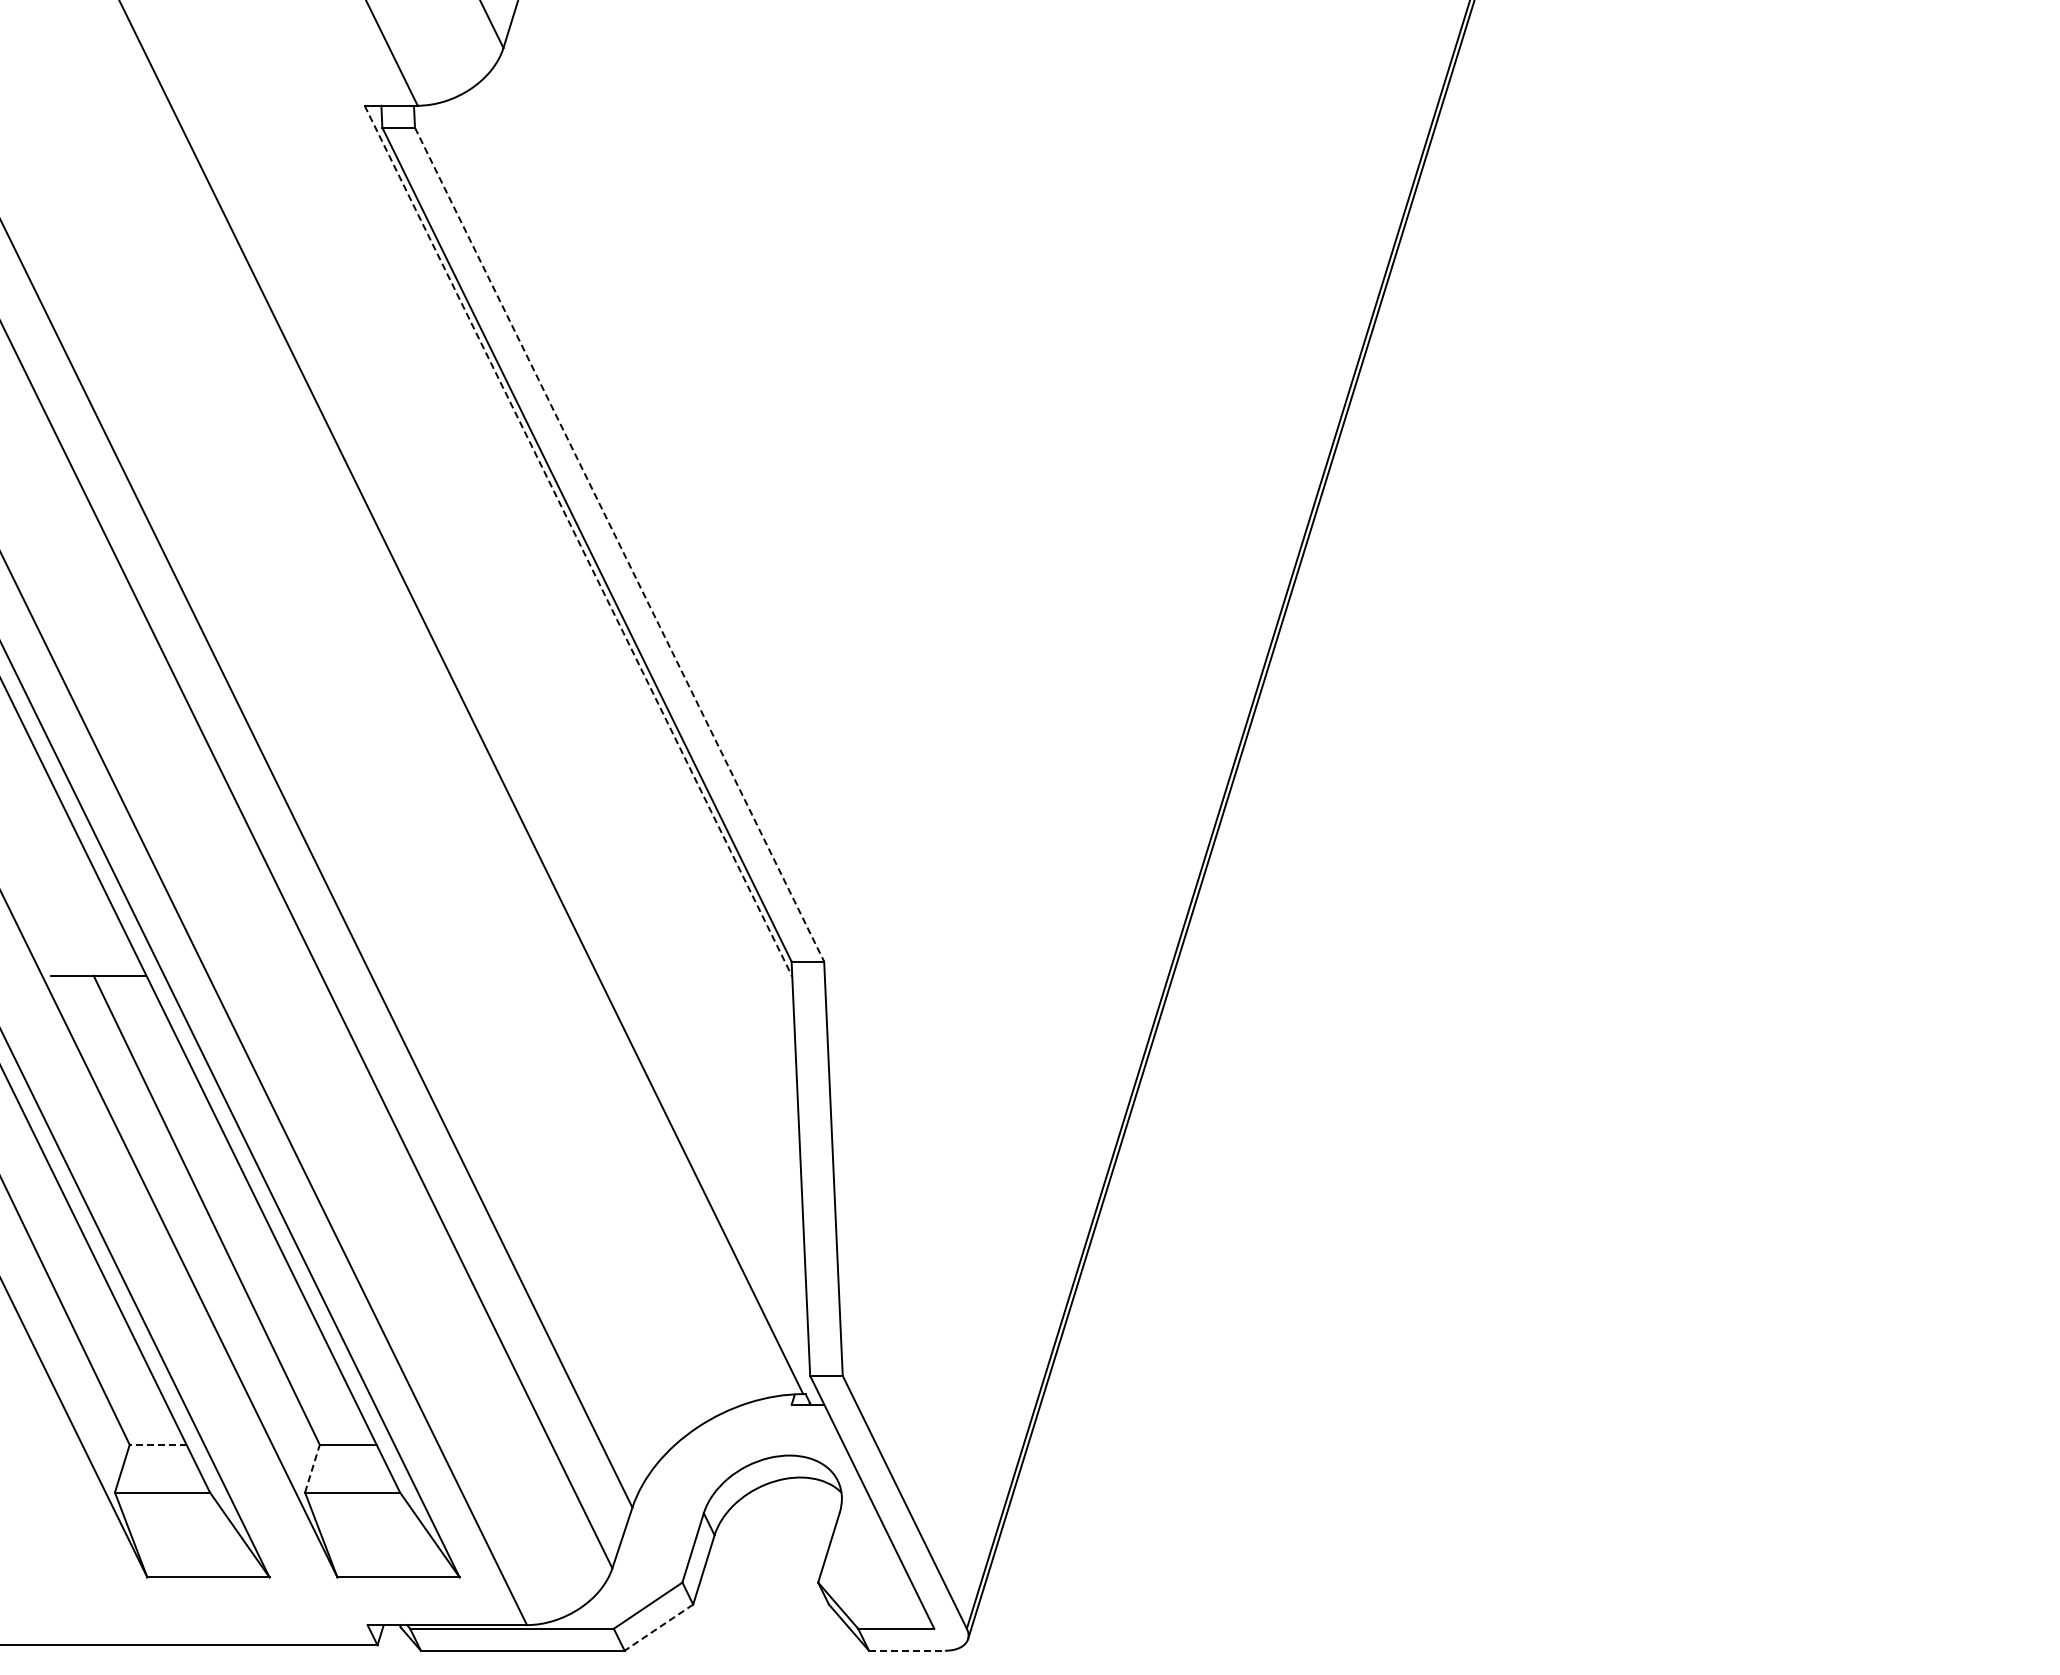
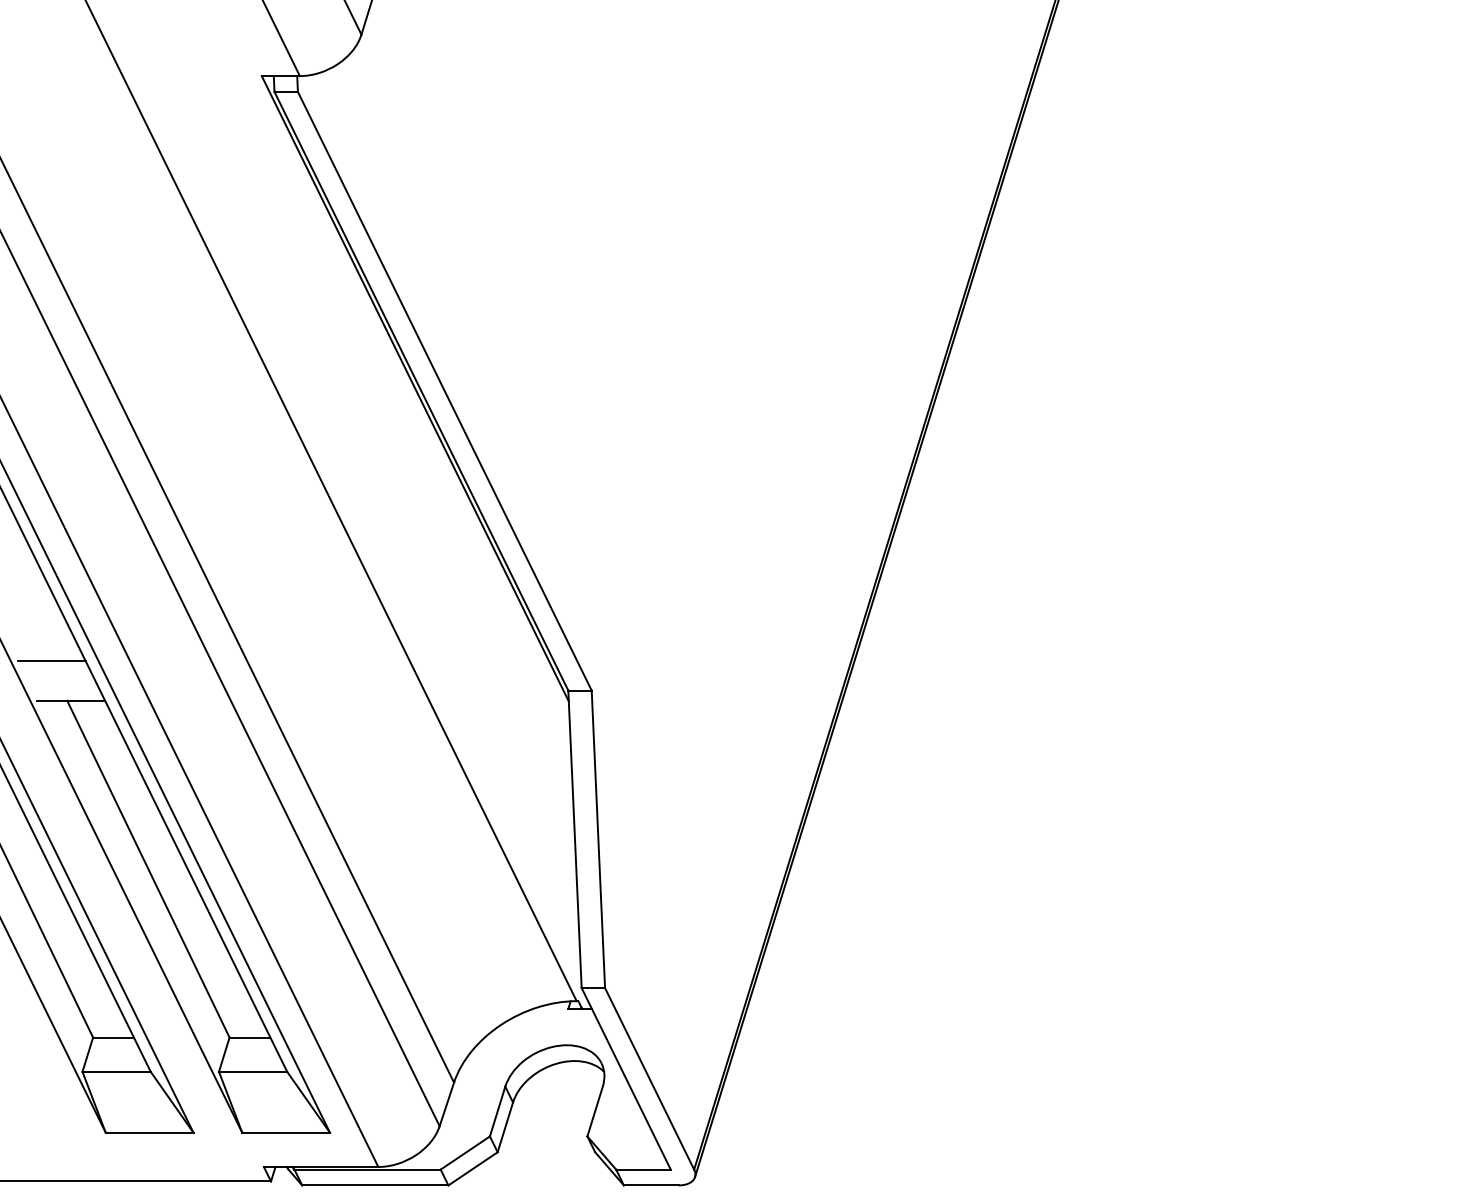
line: (578, 541) -> (415, 388), dashed -> solid
line: (619, 545) -> (444, 391), dashed -> solid
line: (71, 920) -> (51, 661), added
line: (157, 1444) -> (113, 1037), dashed -> solid
line: (312, 1468) -> (224, 1054), dashed -> solid
line: (658, 1627) -> (472, 1168), dashed -> solid
line: (907, 1650) -> (651, 1185), dashed -> solid

